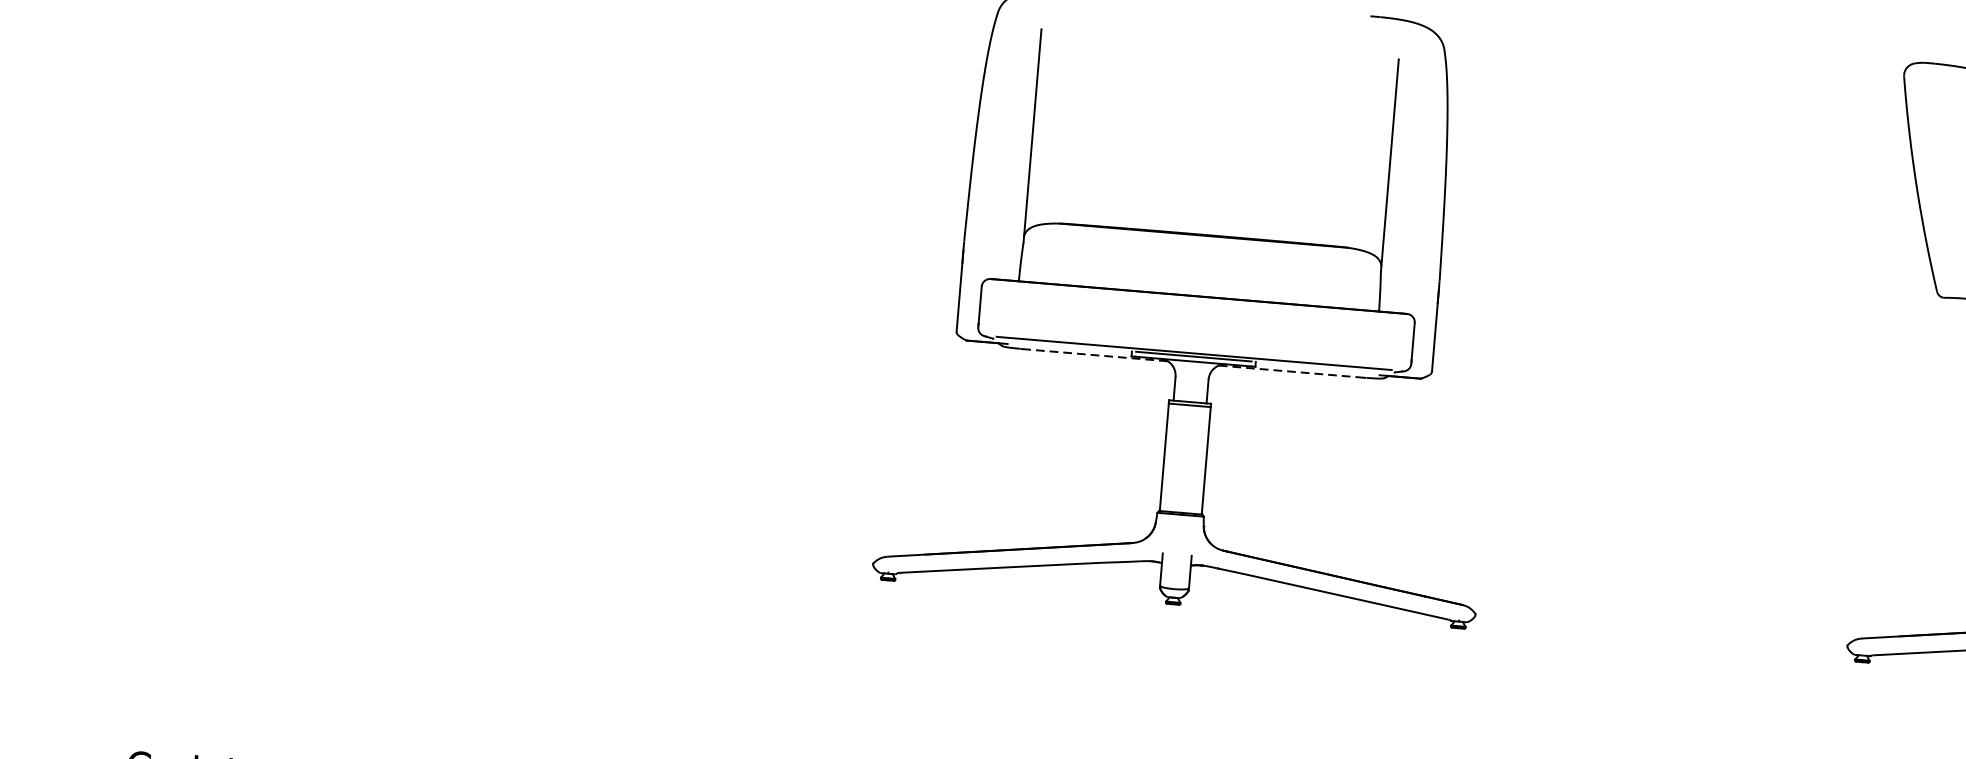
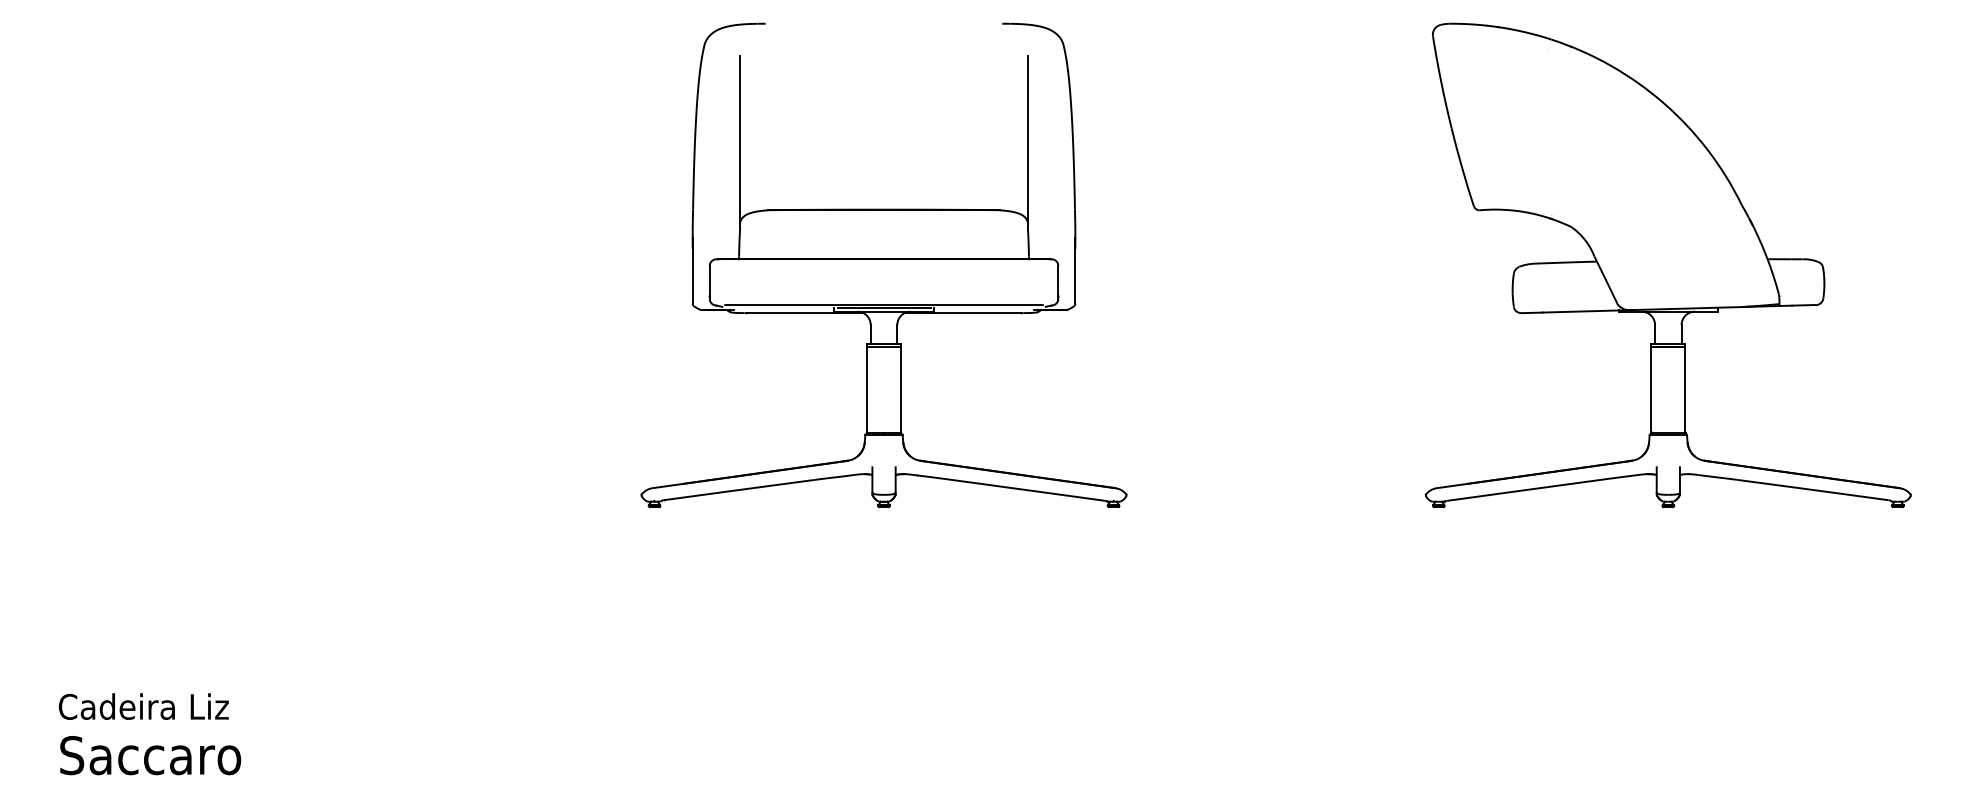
line: (1094, 355) -> (804, 313), dashed -> solid
line: (1292, 372) -> (963, 313), dashed -> solid

